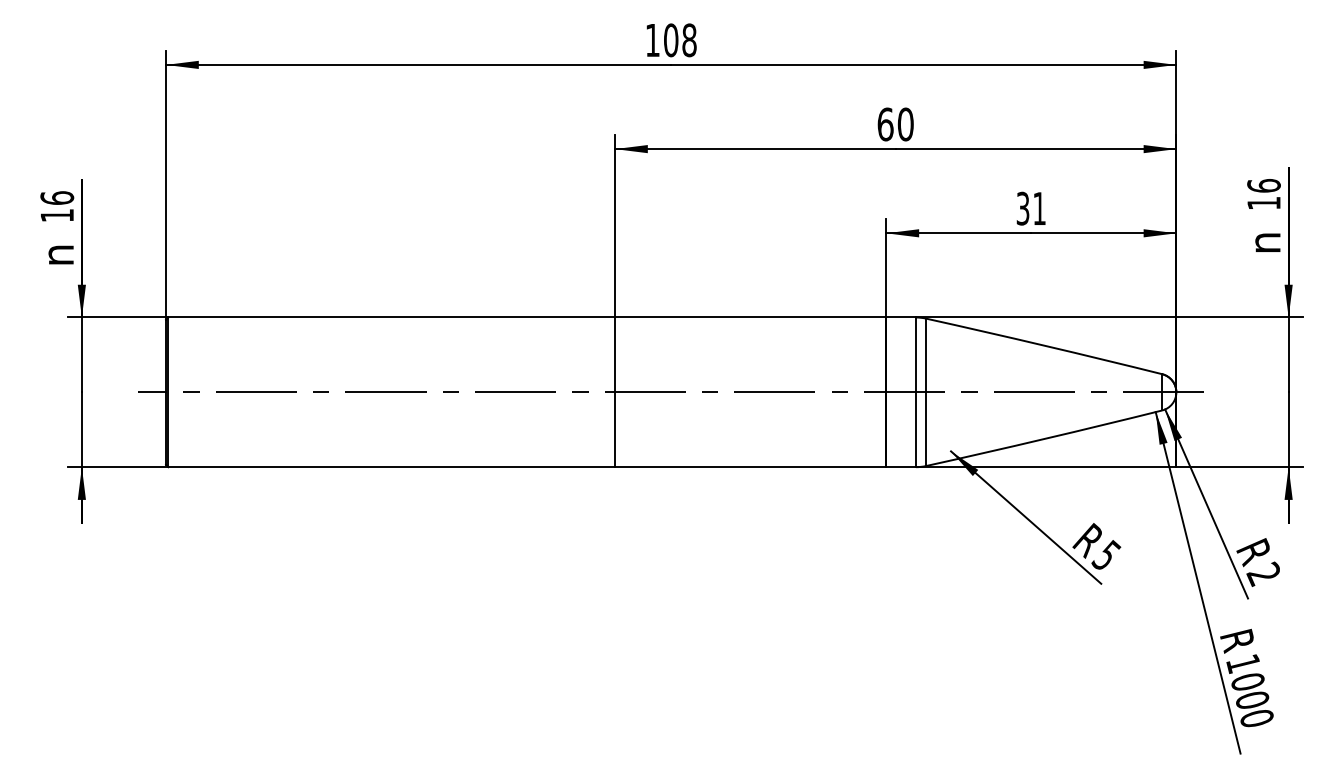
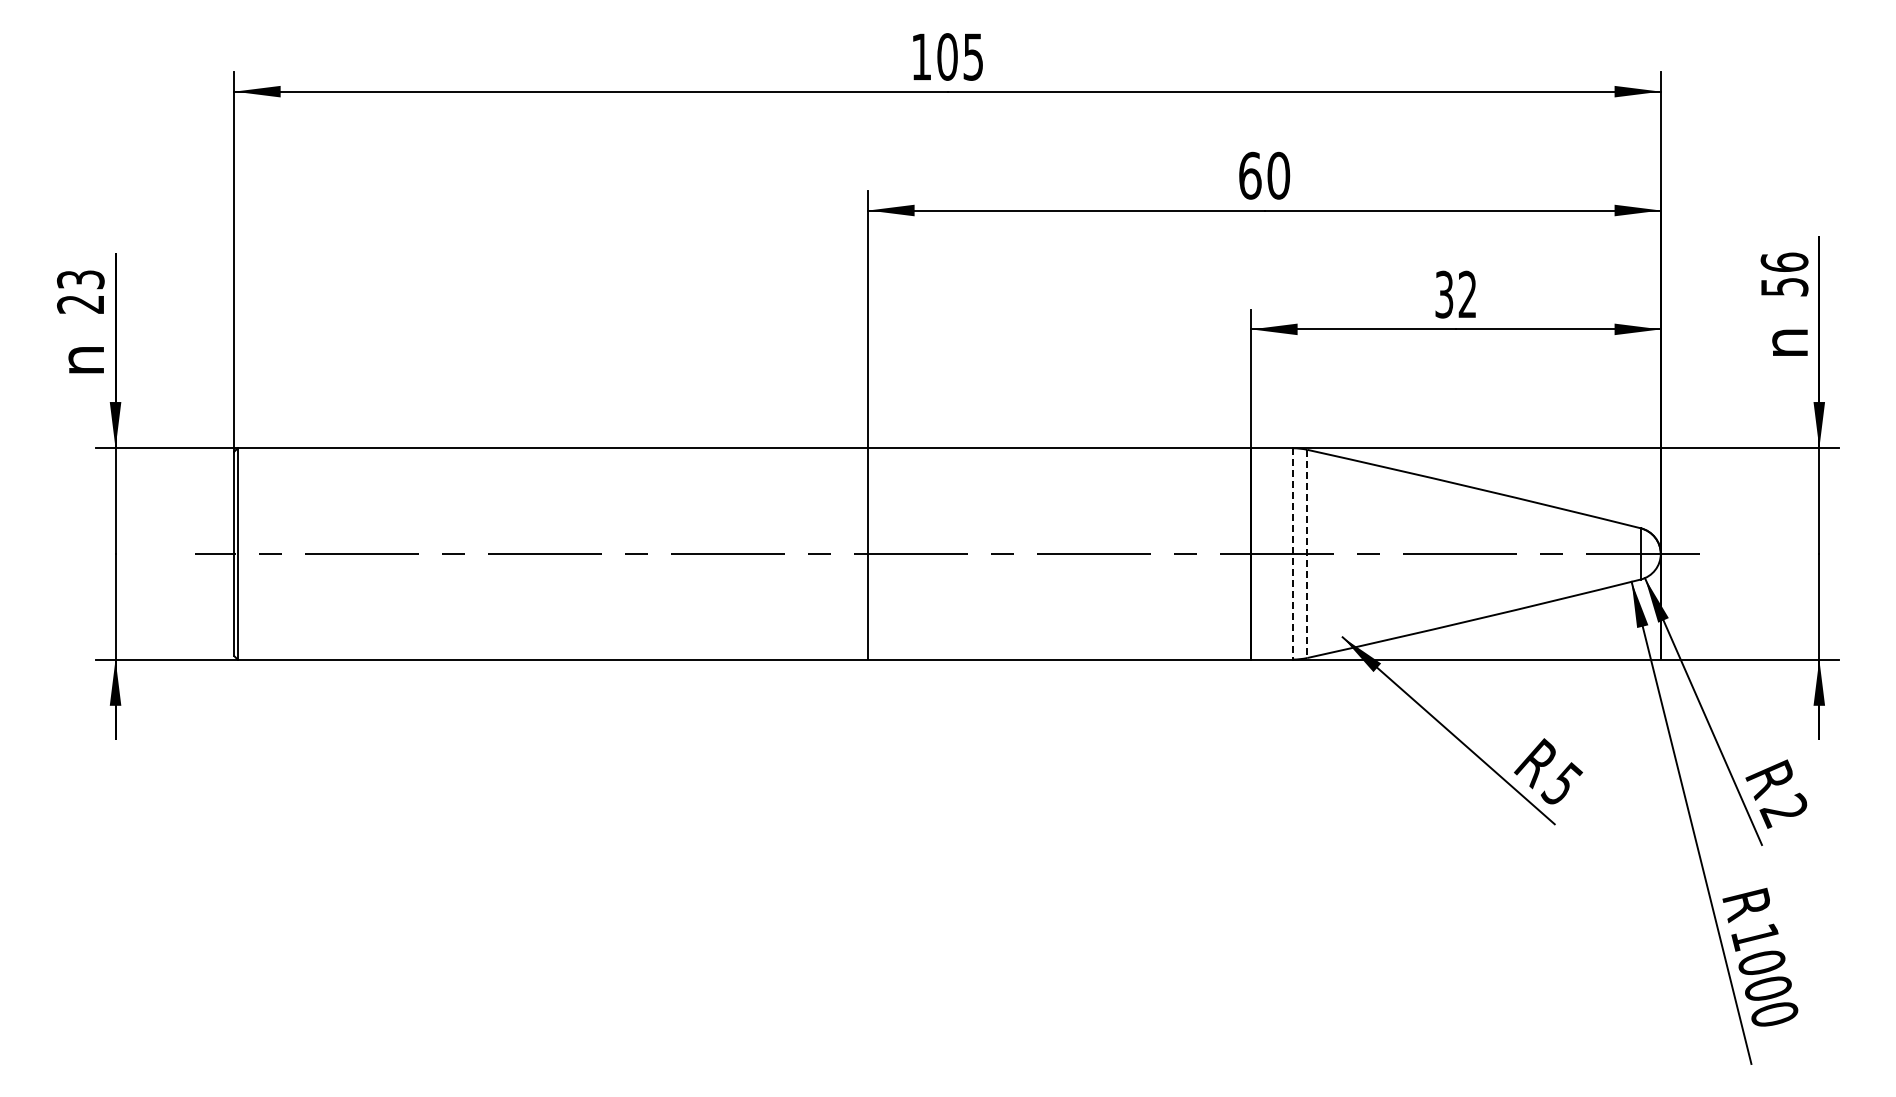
text: (689, 40) -> (973, 56), 108 -> 105
text: (1263, 203) -> (1784, 287), 16 -> 56
text: (57, 206) -> (80, 291), 16 -> 23
text: (1038, 207) -> (1466, 293), 31 -> 32
line: (916, 392) -> (1293, 553), solid -> dashed
line: (926, 392) -> (1307, 554), solid -> dashed

